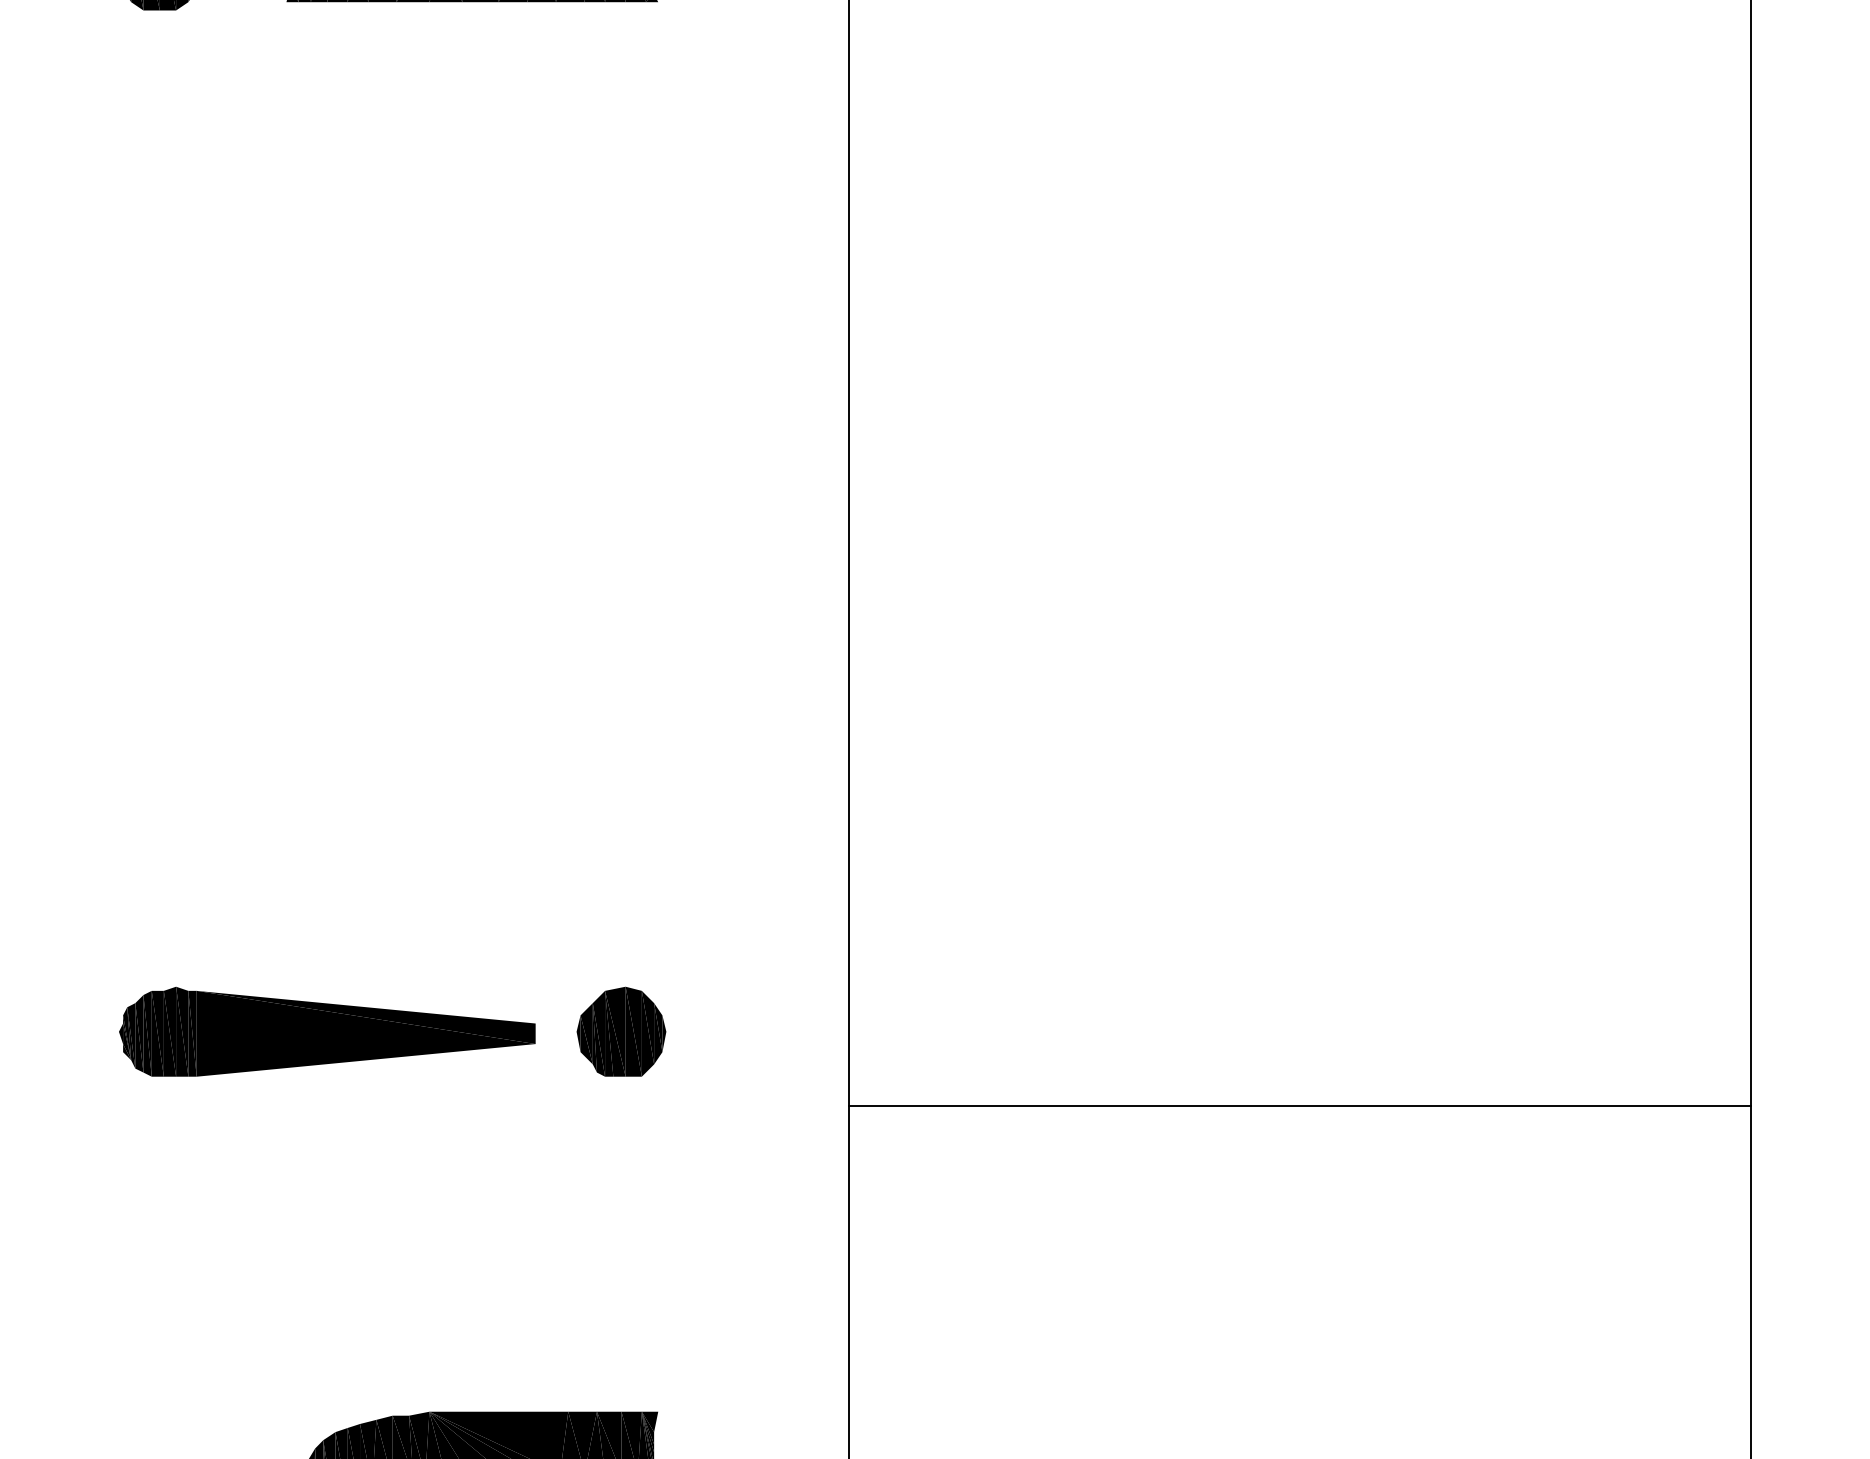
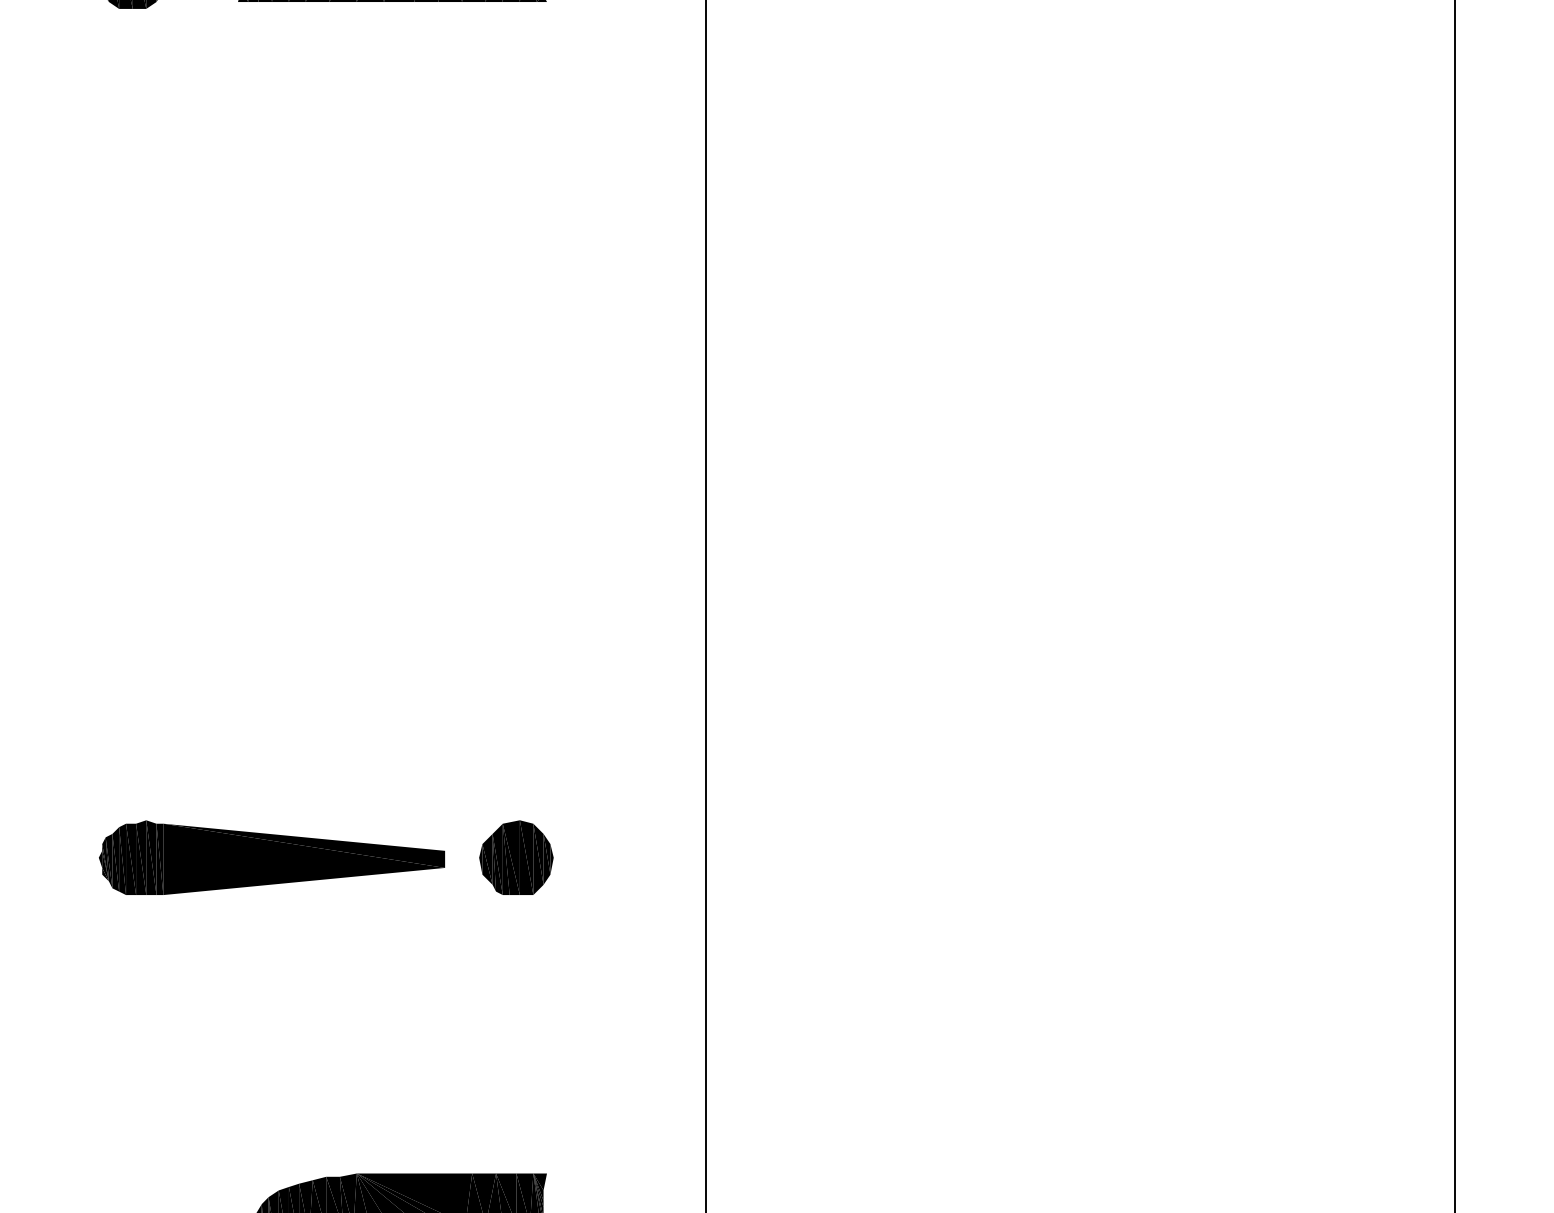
line: (1299, 1106) -> (1079, 919), removed

